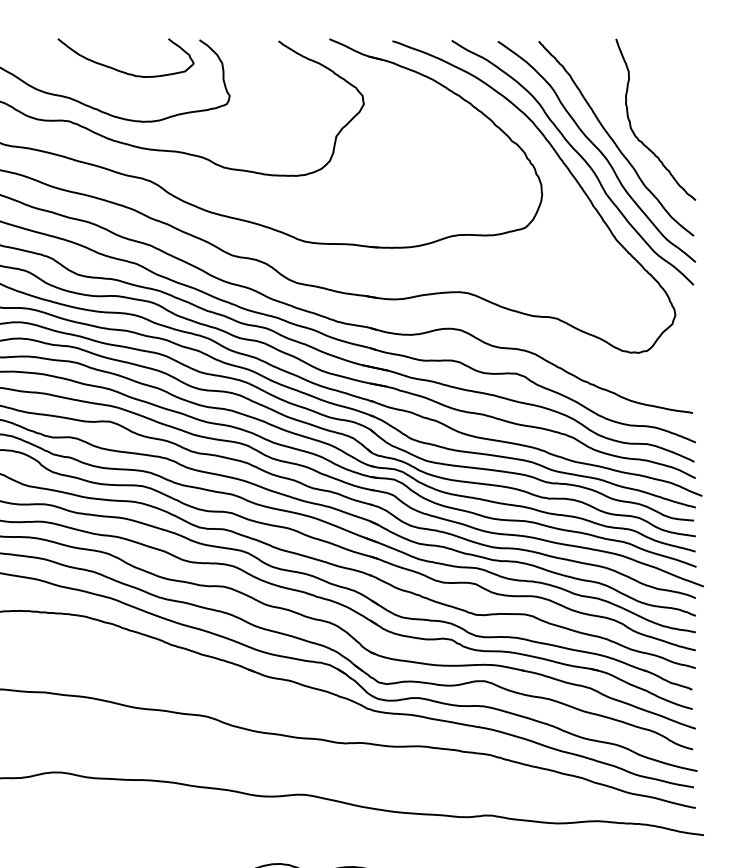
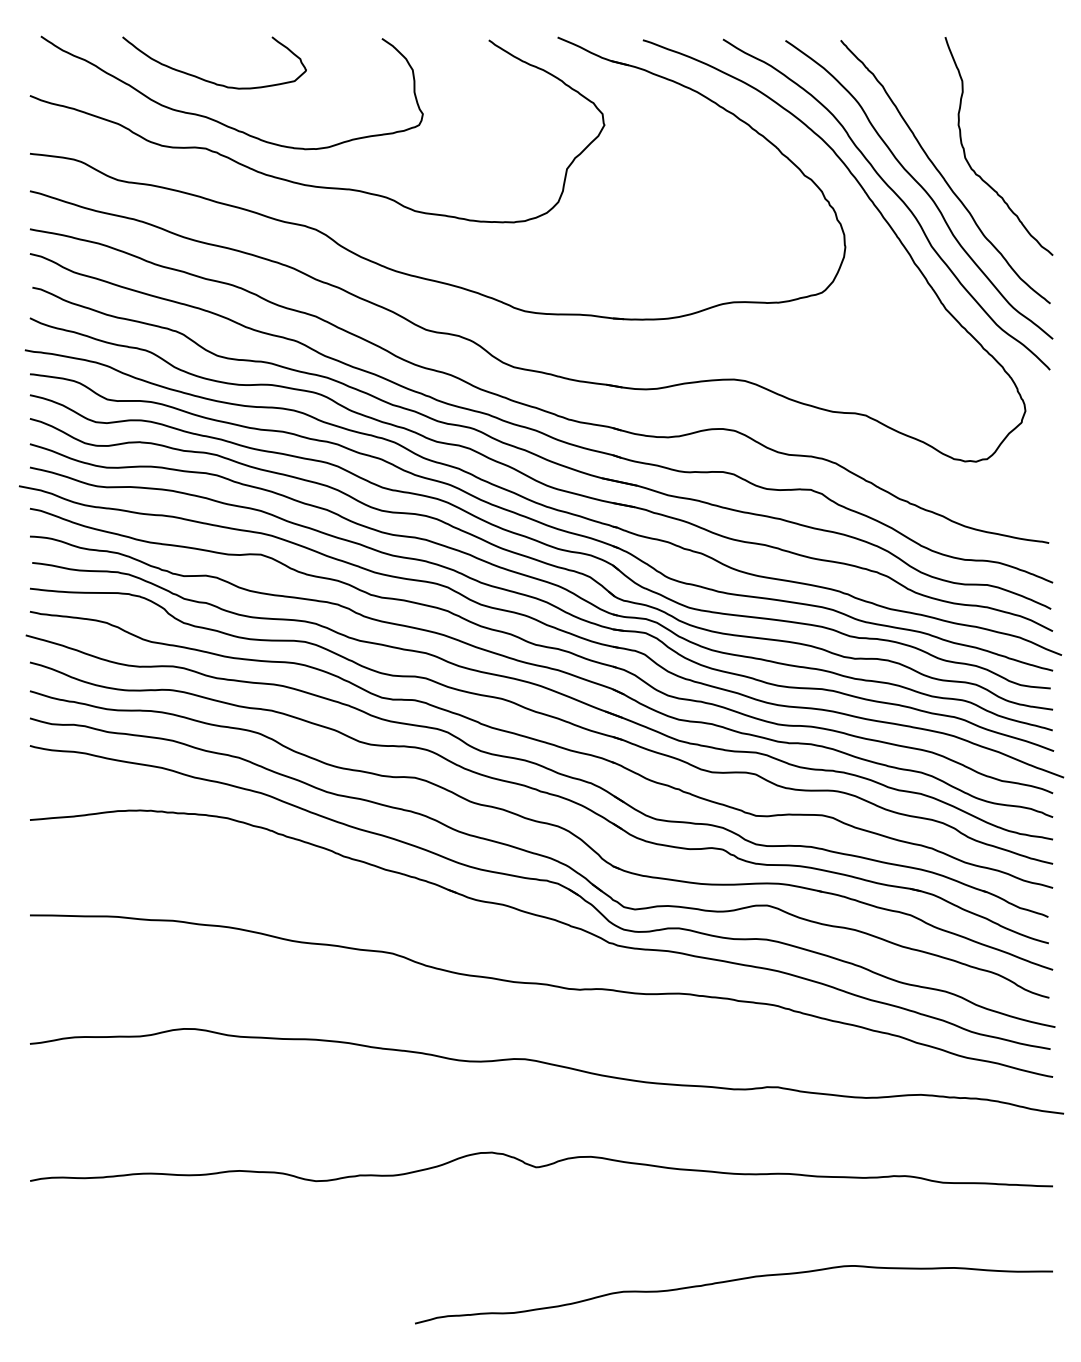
curve: (122, 70) -> (209, 80), moved

